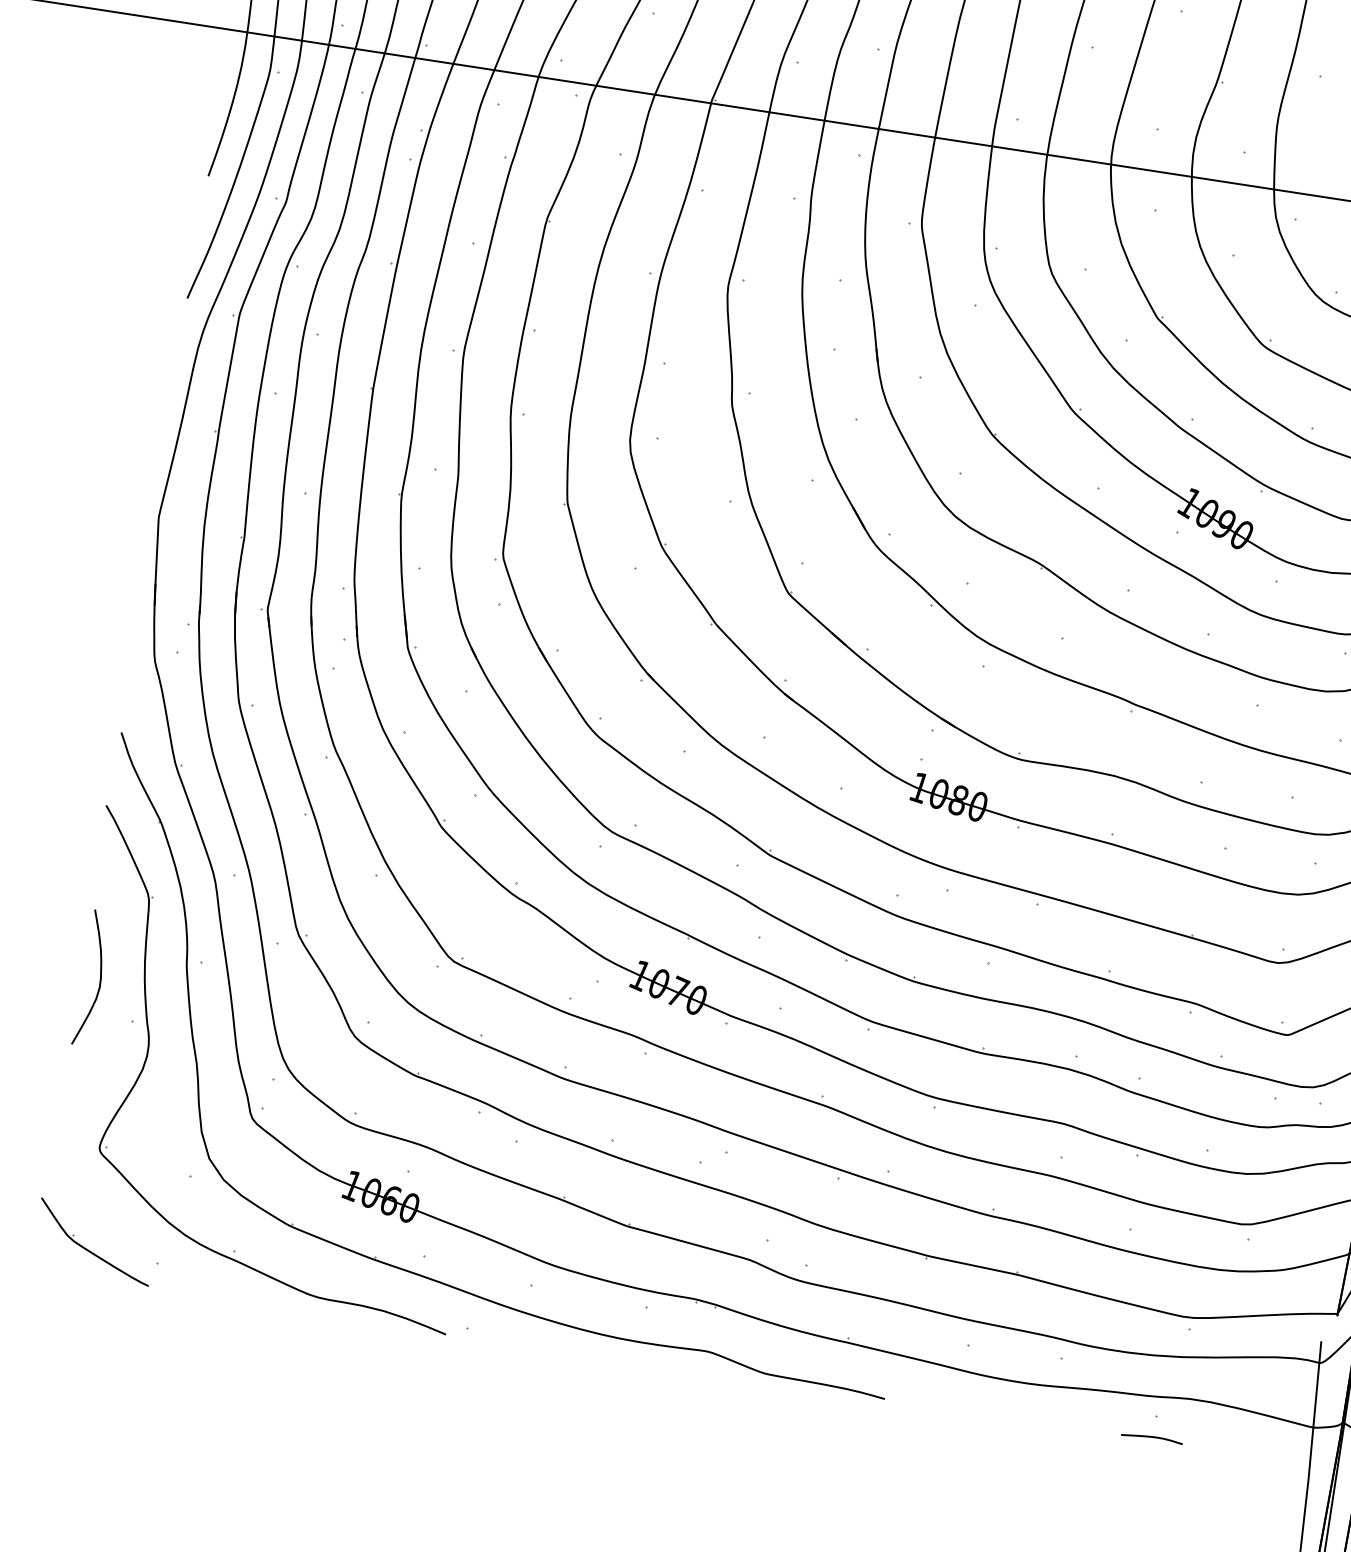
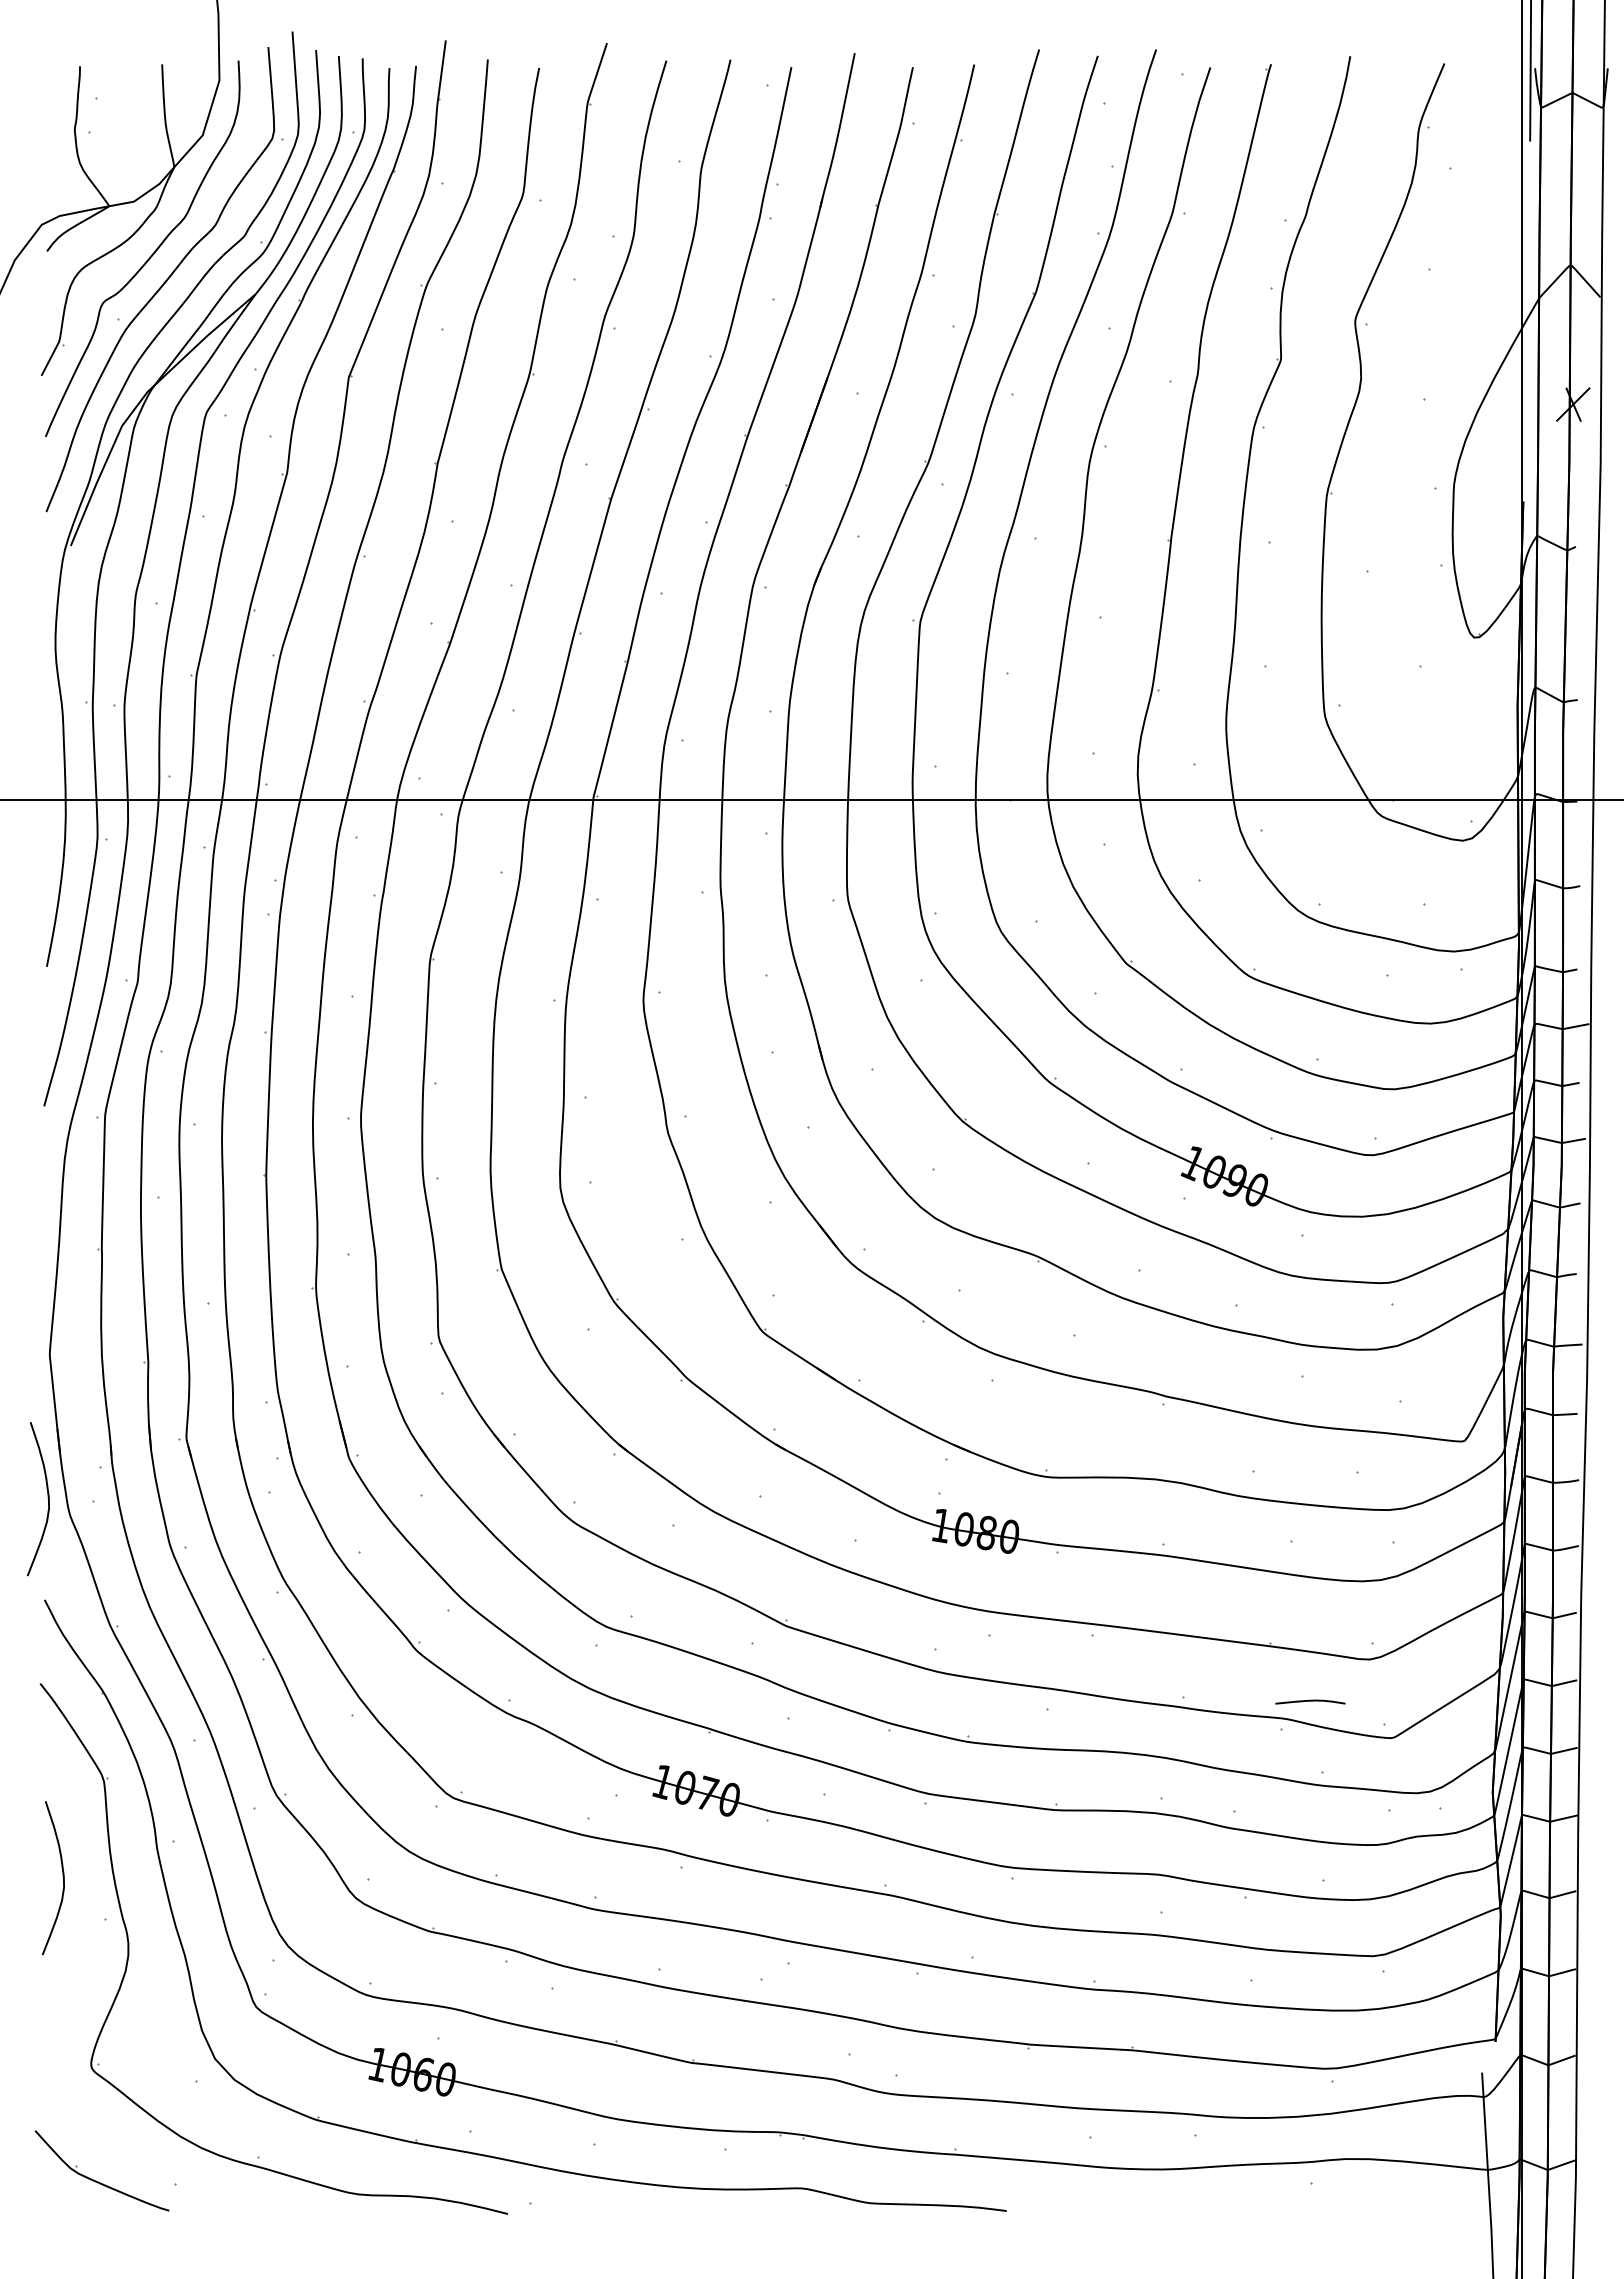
curve: (137, 642) -> (47, 1497), added
curve: (1152, 1437) -> (1310, 1701), moved

